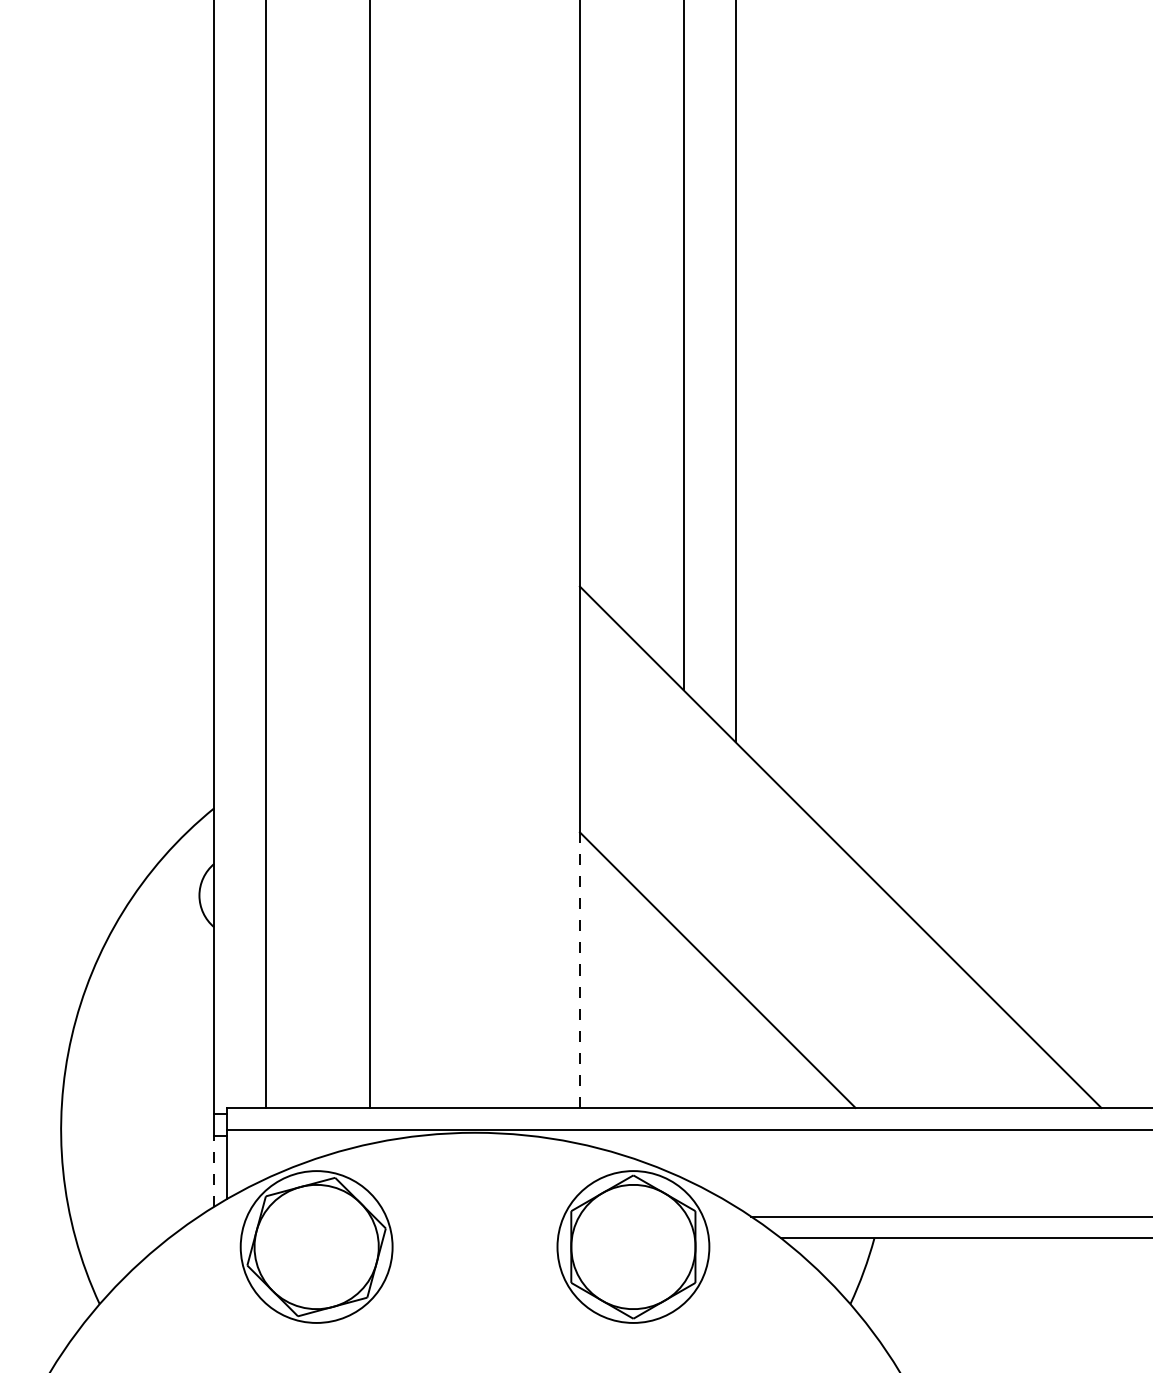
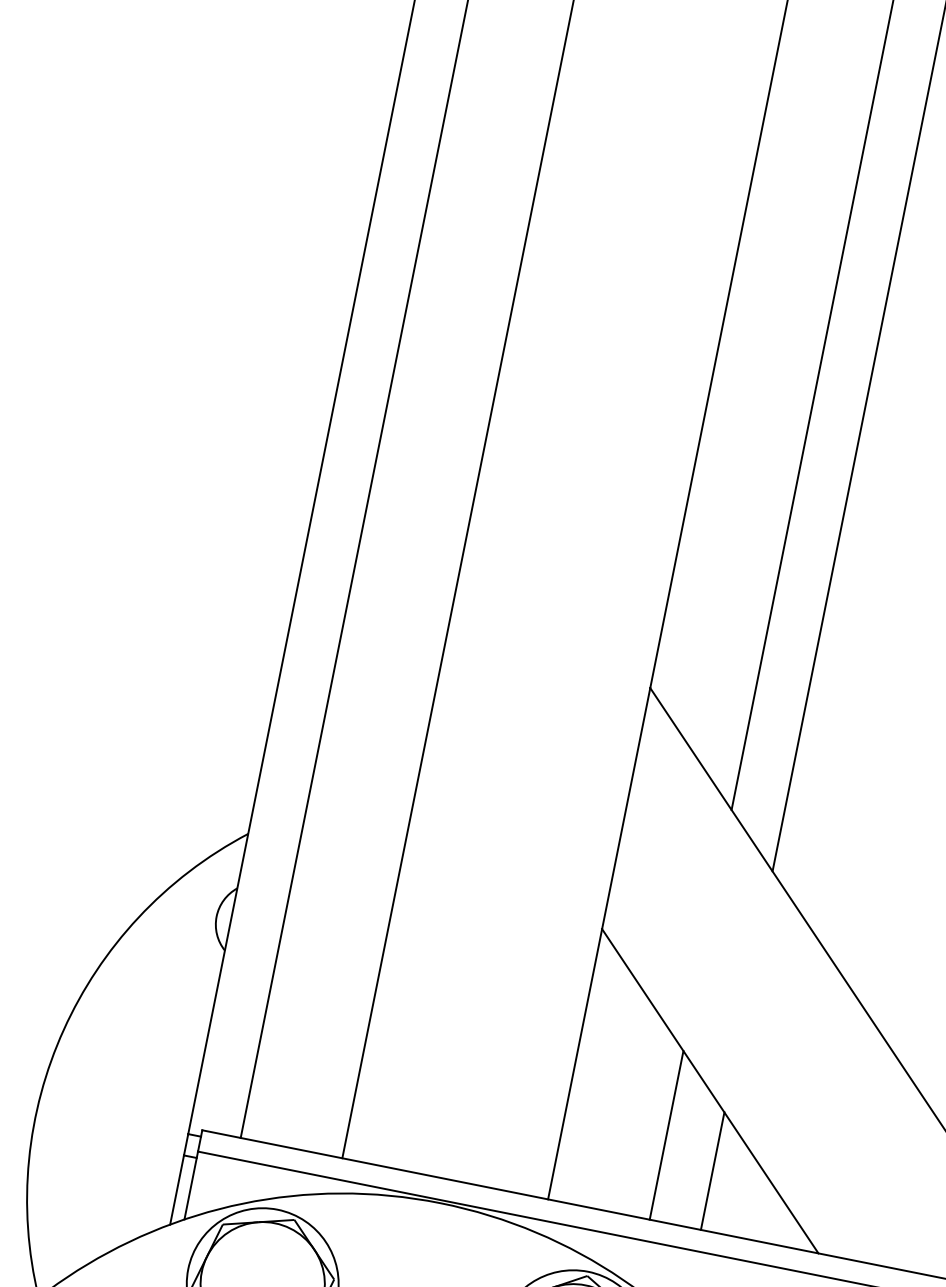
line: (579, 970) -> (574, 1064), dashed -> solid
line: (683, 1021) -> (666, 1134), added
line: (735, 1047) -> (712, 1170), added
line: (214, 1170) -> (177, 1189), dashed -> solid

